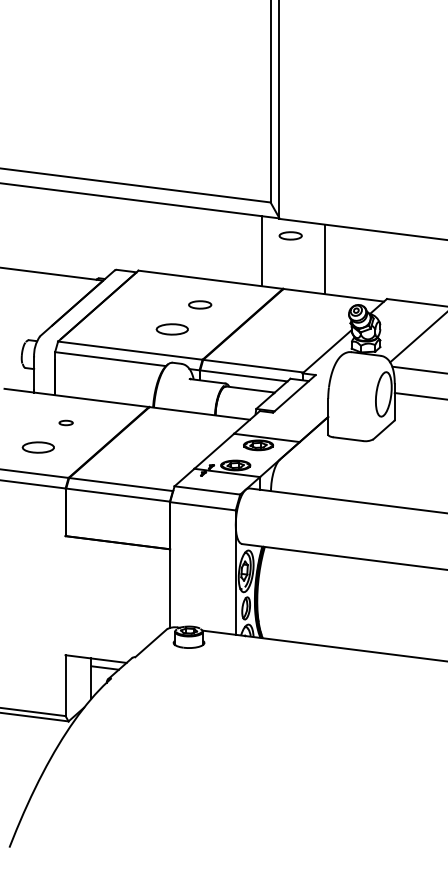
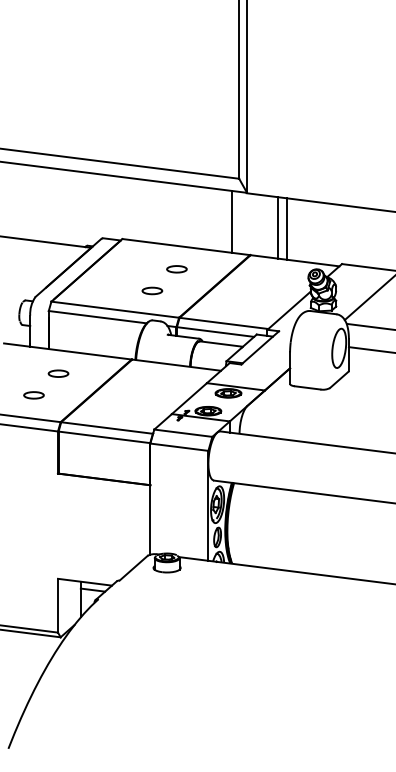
part: (290, 236) -> (256, 208), removed
line: (315, 257) -> (278, 227), added
part: (172, 328) -> (152, 290), size x0.71
part: (66, 422) -> (58, 373), size x1.67
part: (37, 447) -> (33, 395), size x0.71

